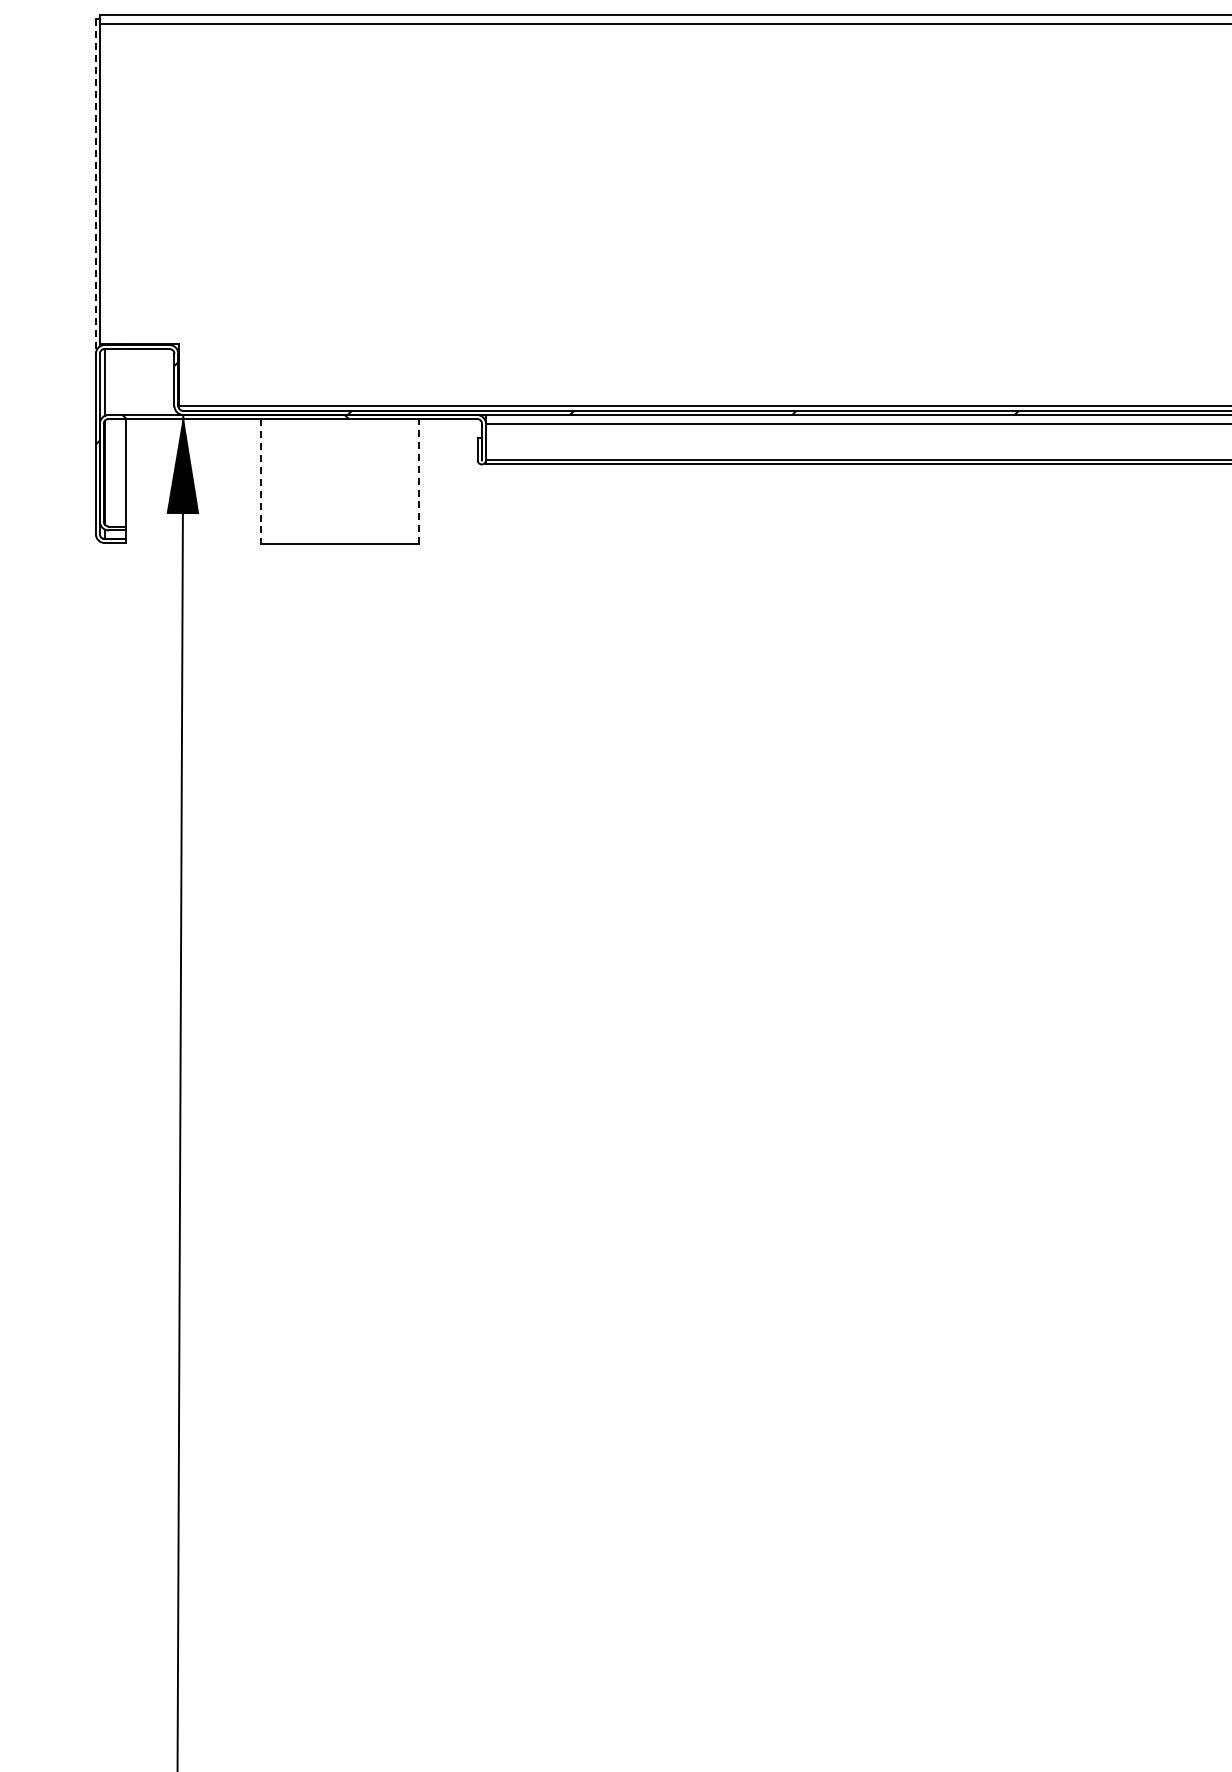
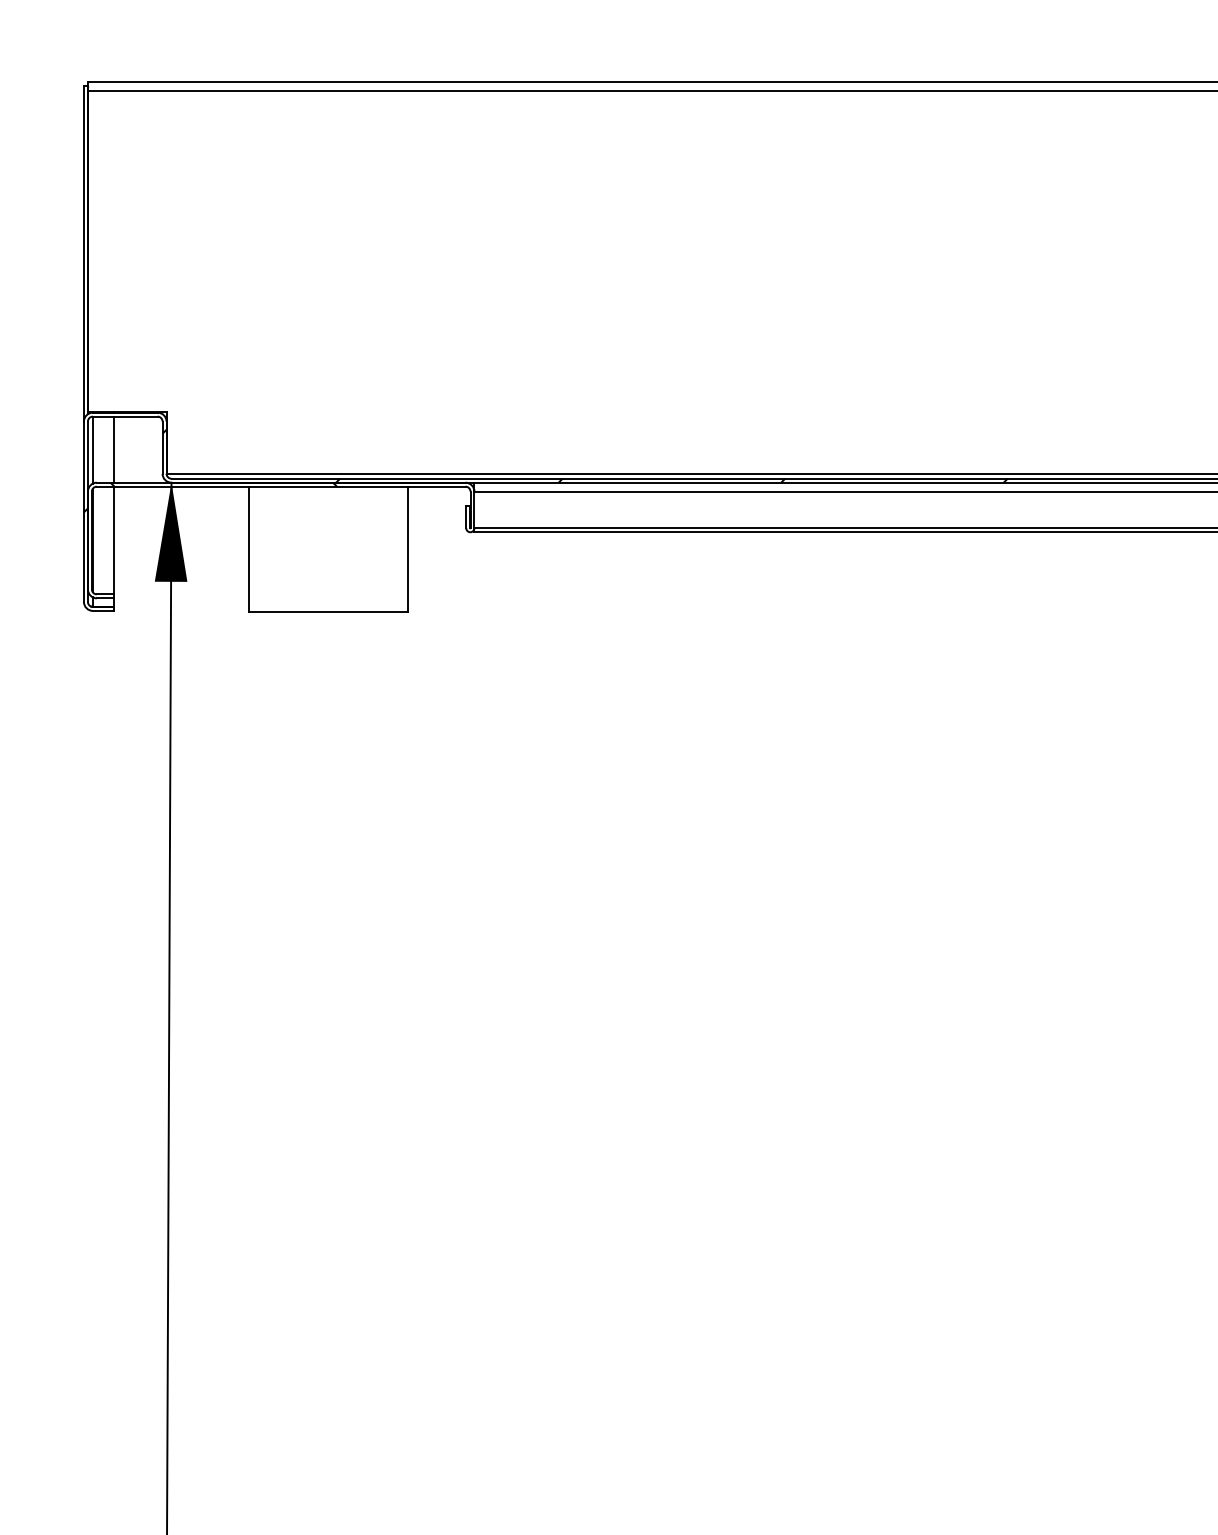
line: (95, 186) -> (83, 254), dashed -> solid
line: (125, 381) -> (113, 449), added
line: (260, 481) -> (248, 549), dashed -> solid
line: (419, 481) -> (407, 549), dashed -> solid

